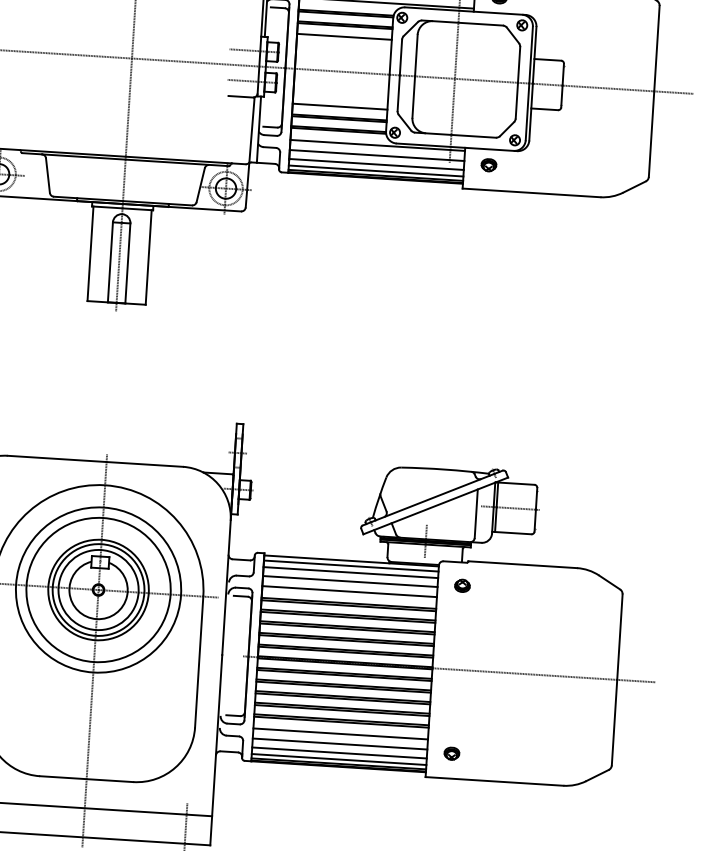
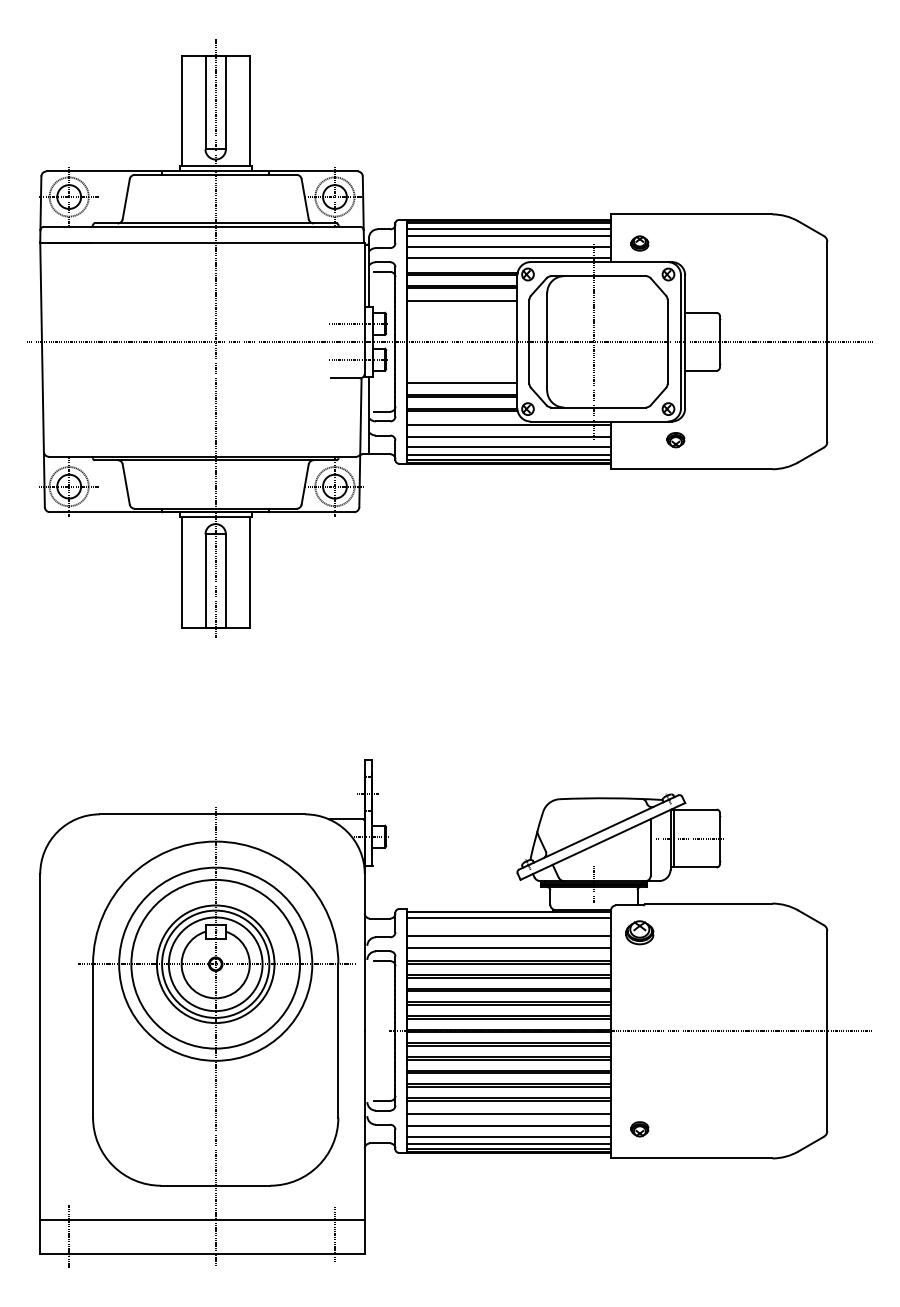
part: (488, 165) -> (675, 440), moved
line: (350, 572) -> (508, 925), removed
part: (462, 585) -> (639, 932), size x1.6

